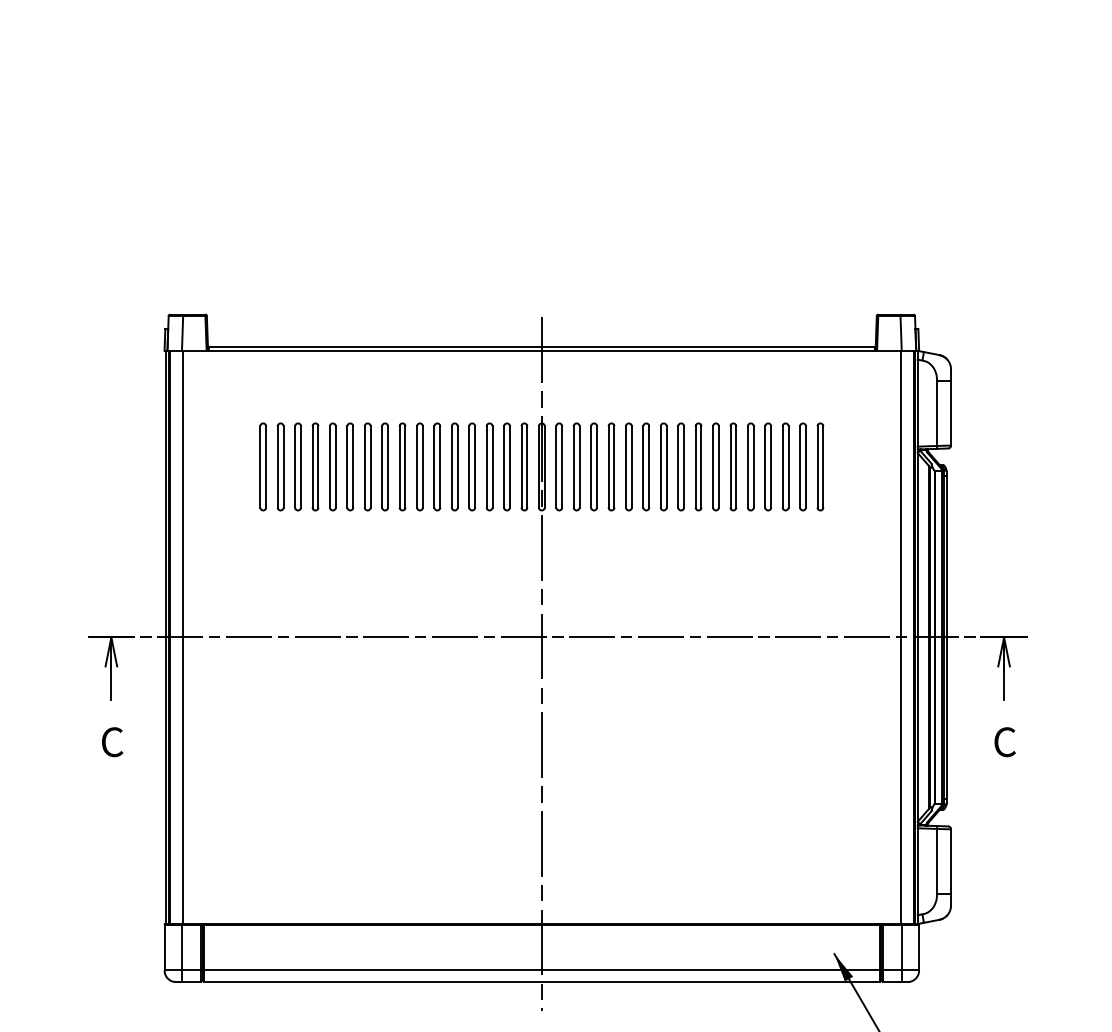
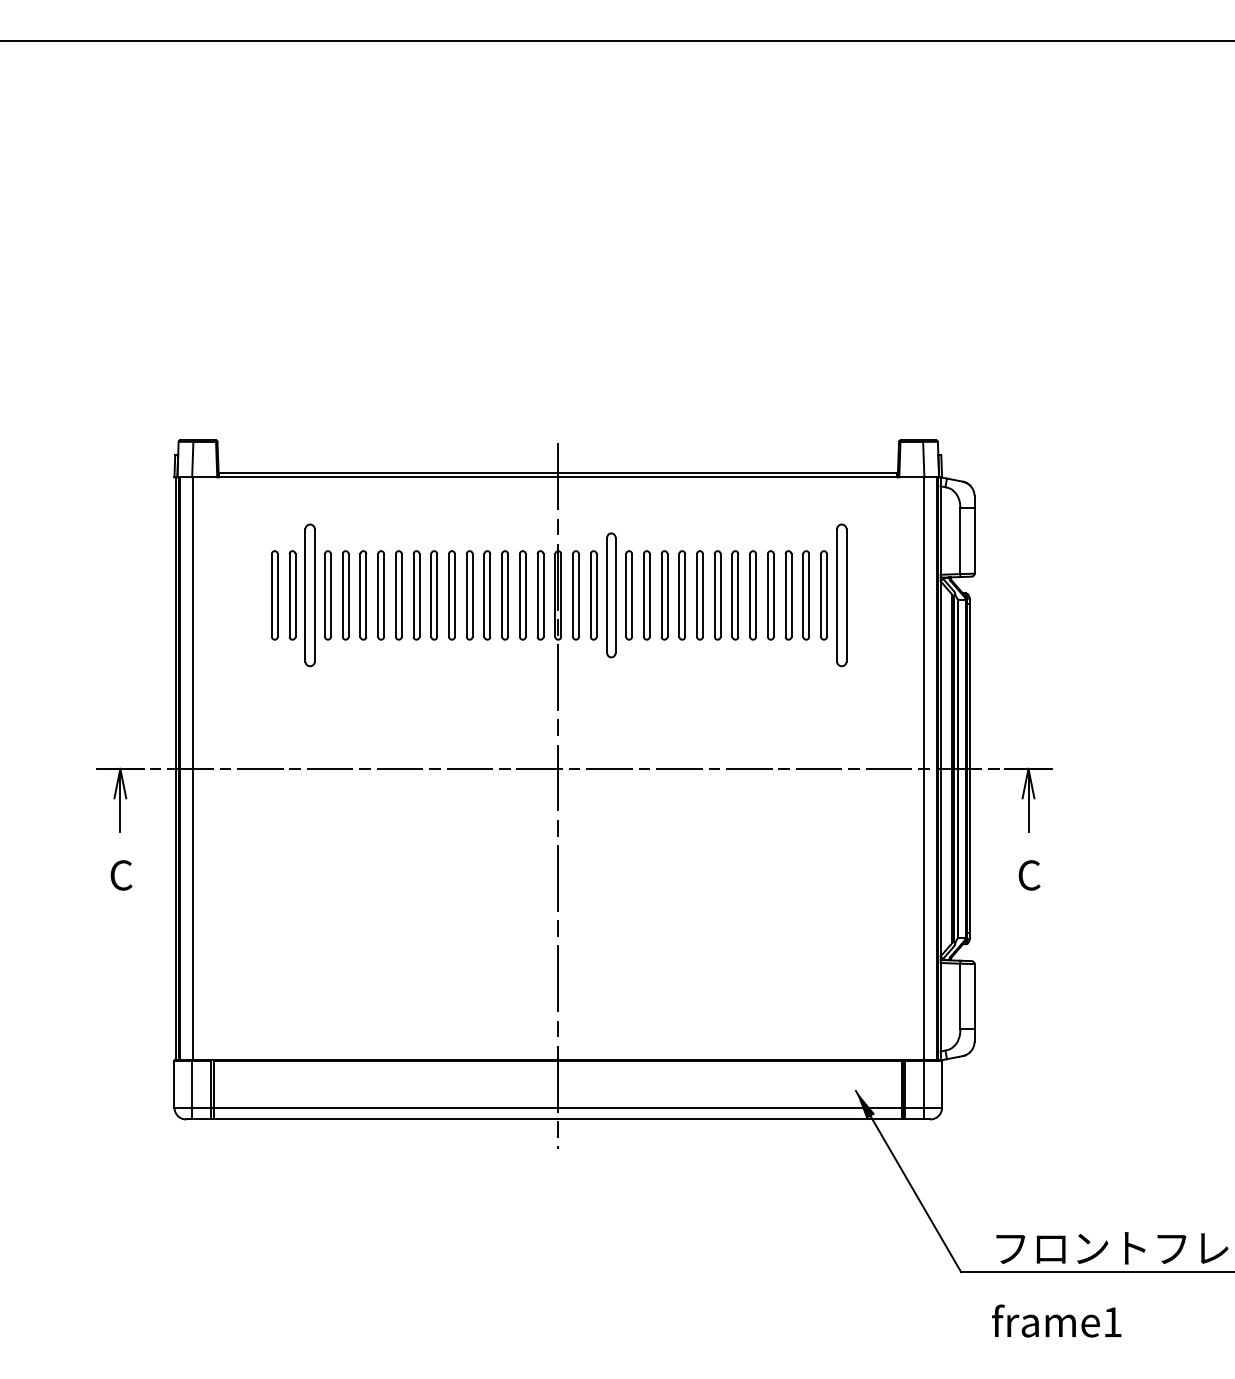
part: (298, 467) -> (310, 595), size x1.6
part: (594, 467) -> (611, 595), size x1.4
part: (820, 467) -> (841, 595), size x1.6

